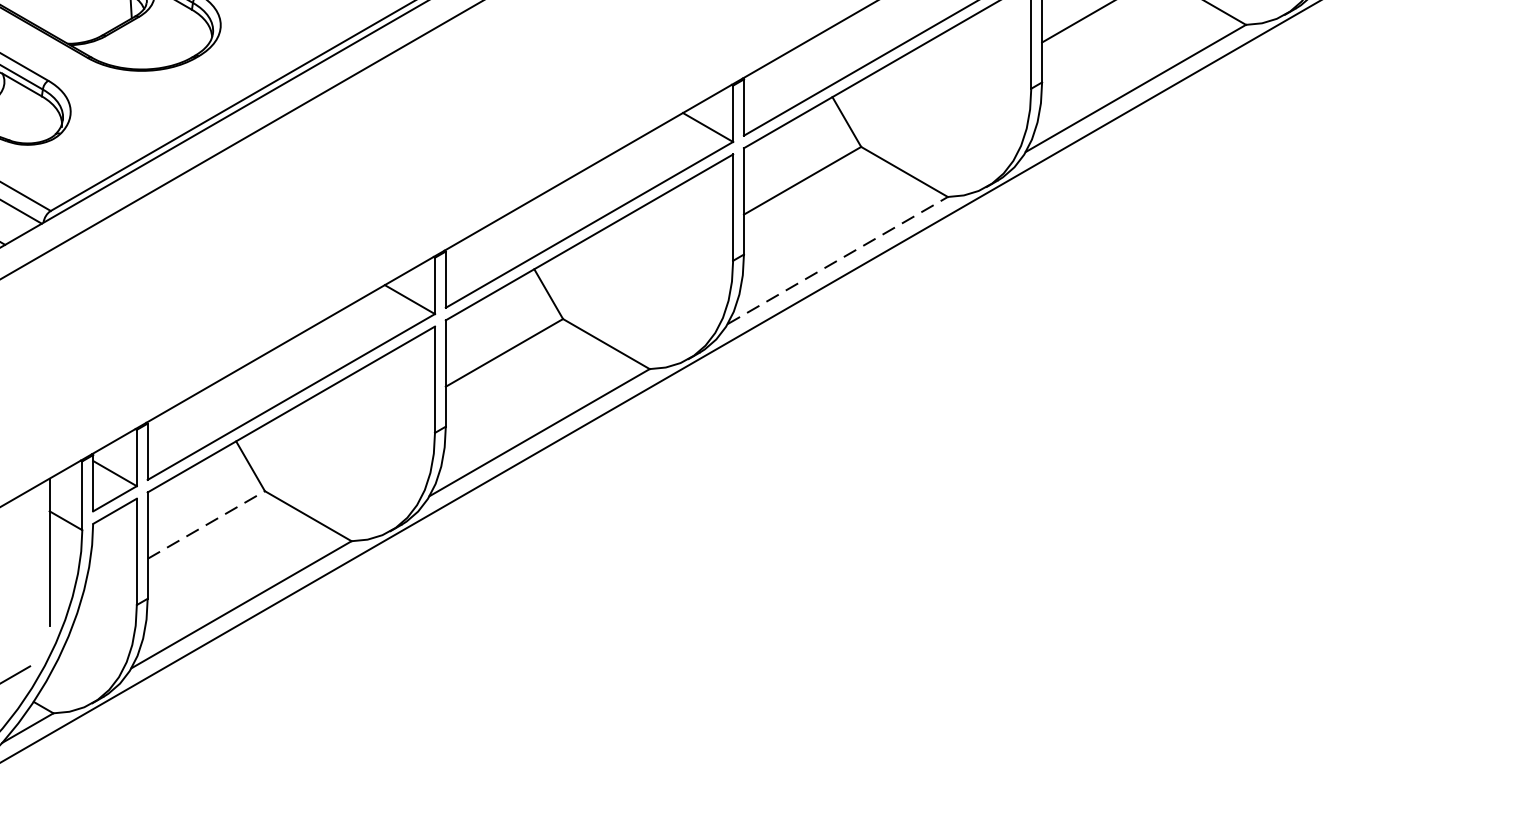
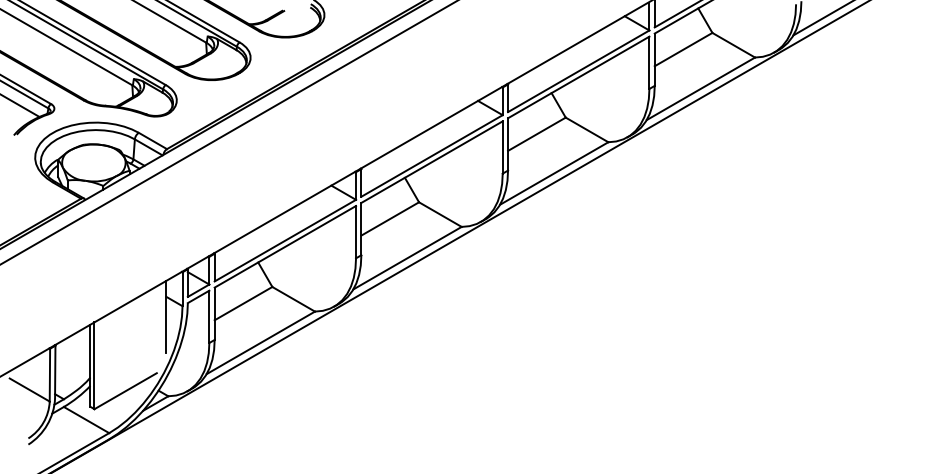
line: (838, 260) -> (554, 173), dashed -> solid
line: (206, 524) -> (243, 303), dashed -> solid

